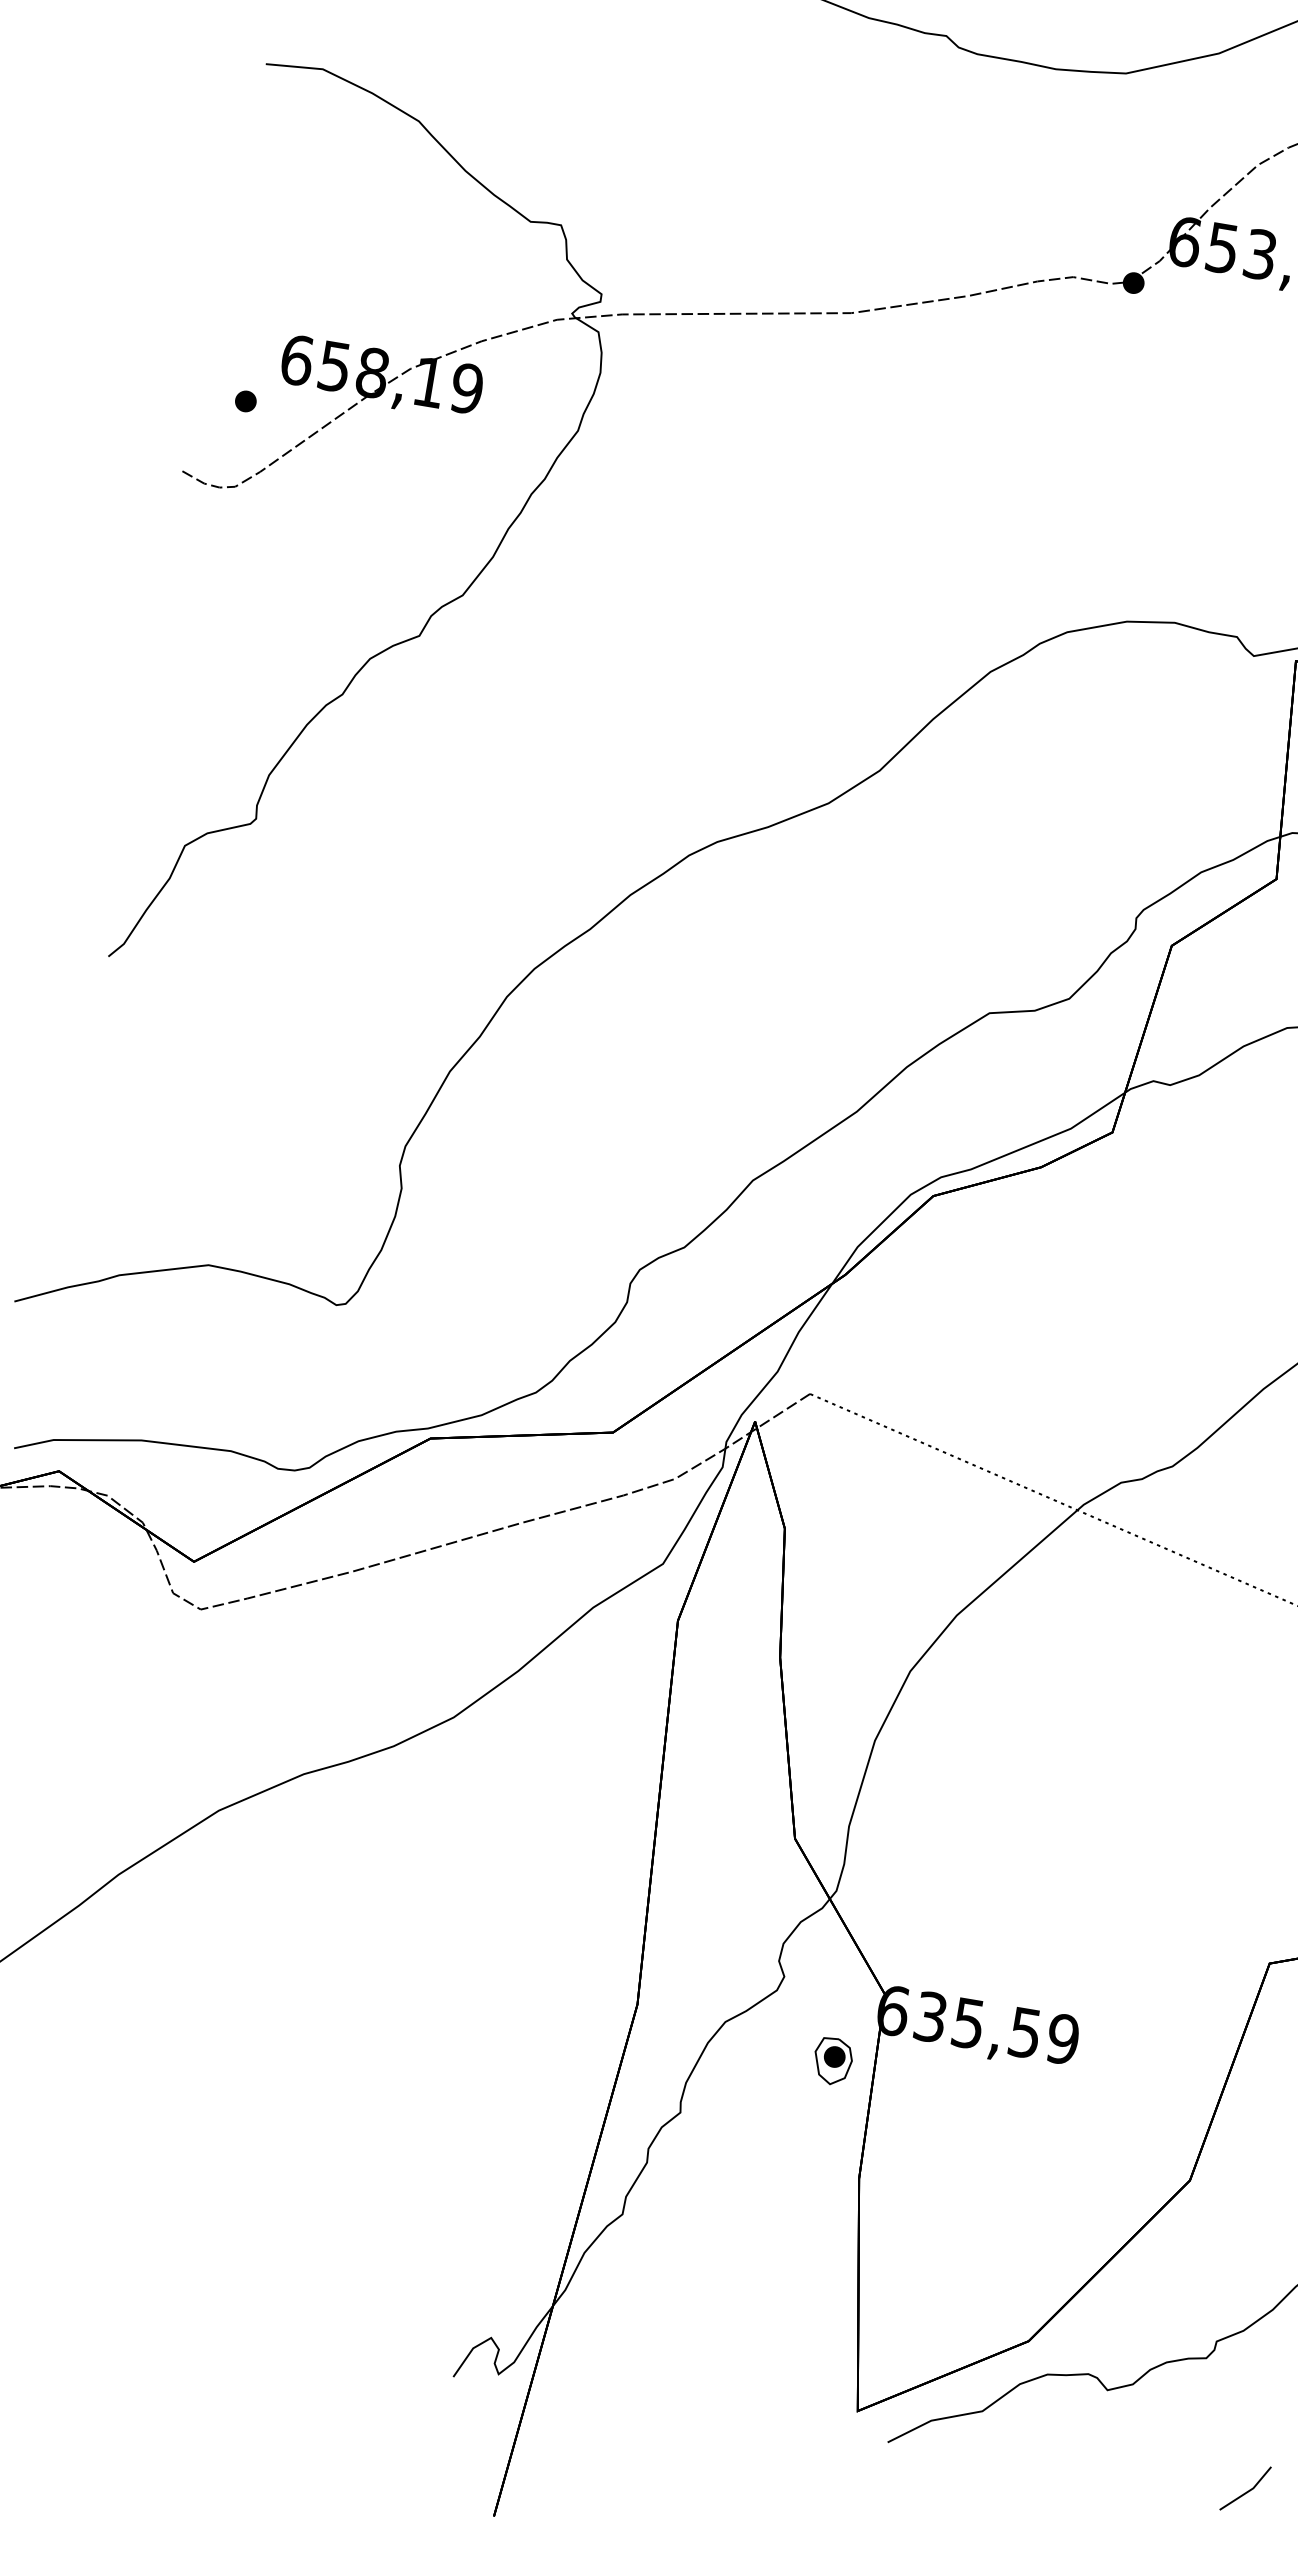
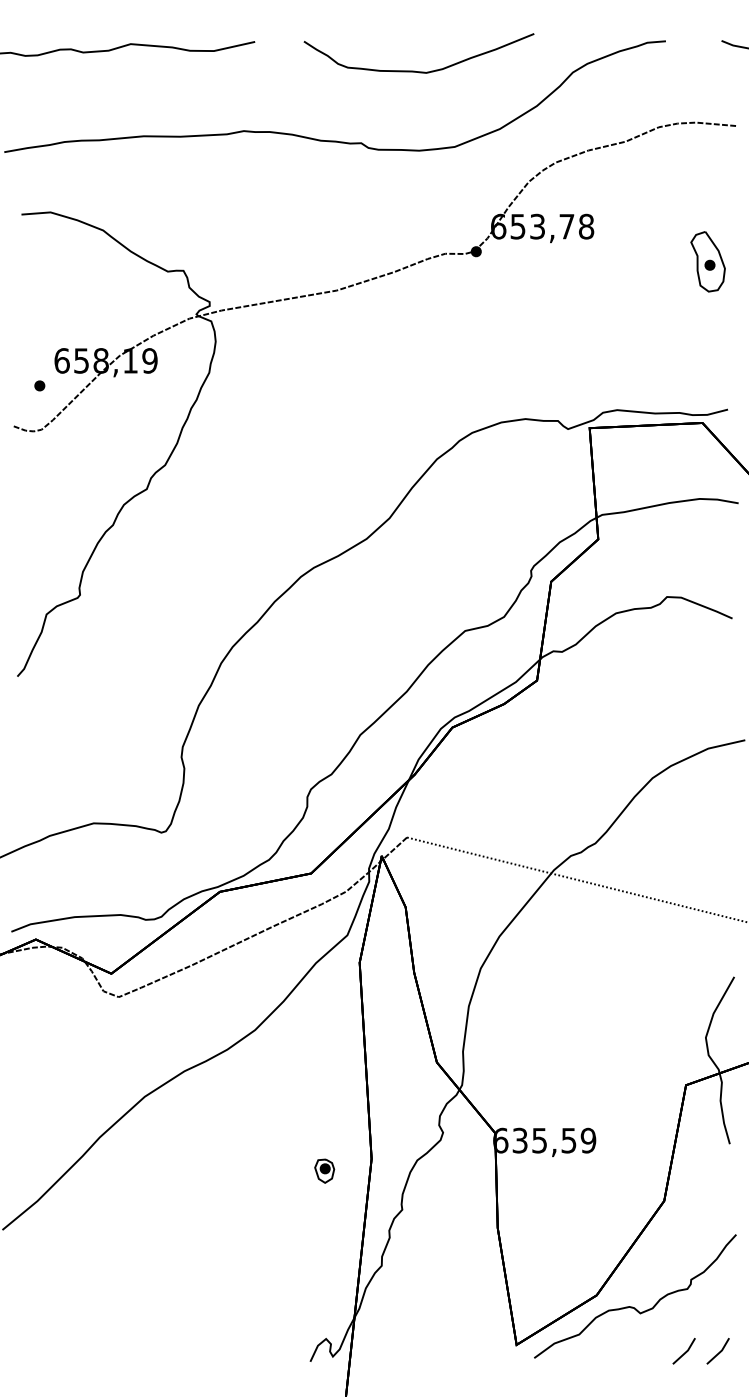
part: (832, 2060) -> (324, 1170), moved
line: (1180, 2480) -> (684, 1352), added

